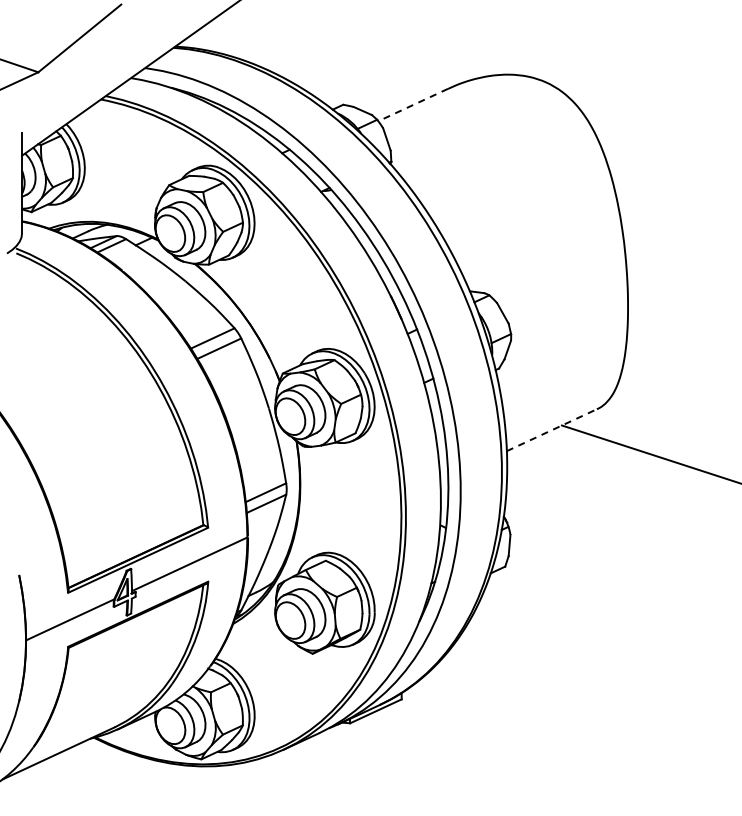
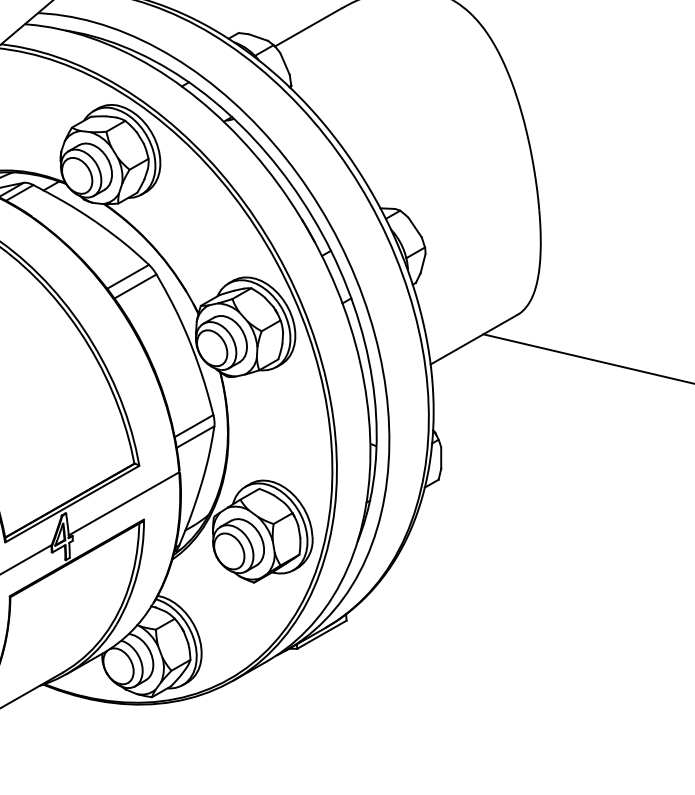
line: (412, 105) -> (307, 27), dashed -> solid
line: (551, 430) -> (473, 340), dashed -> solid

